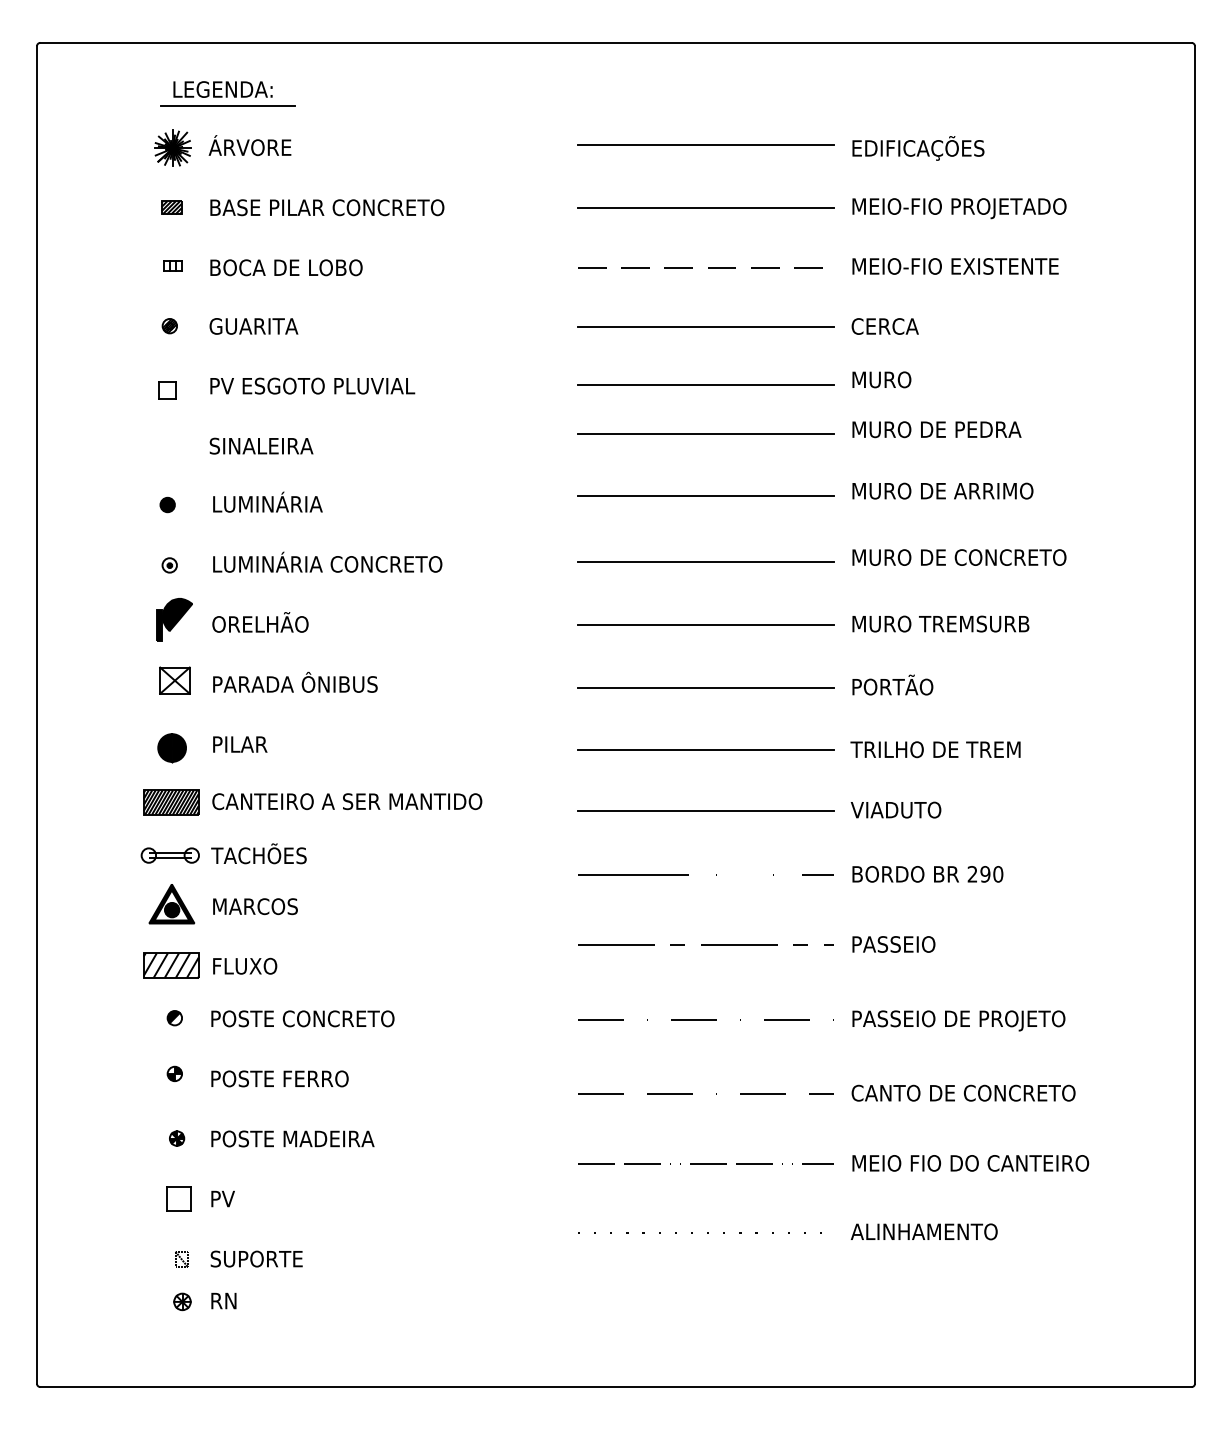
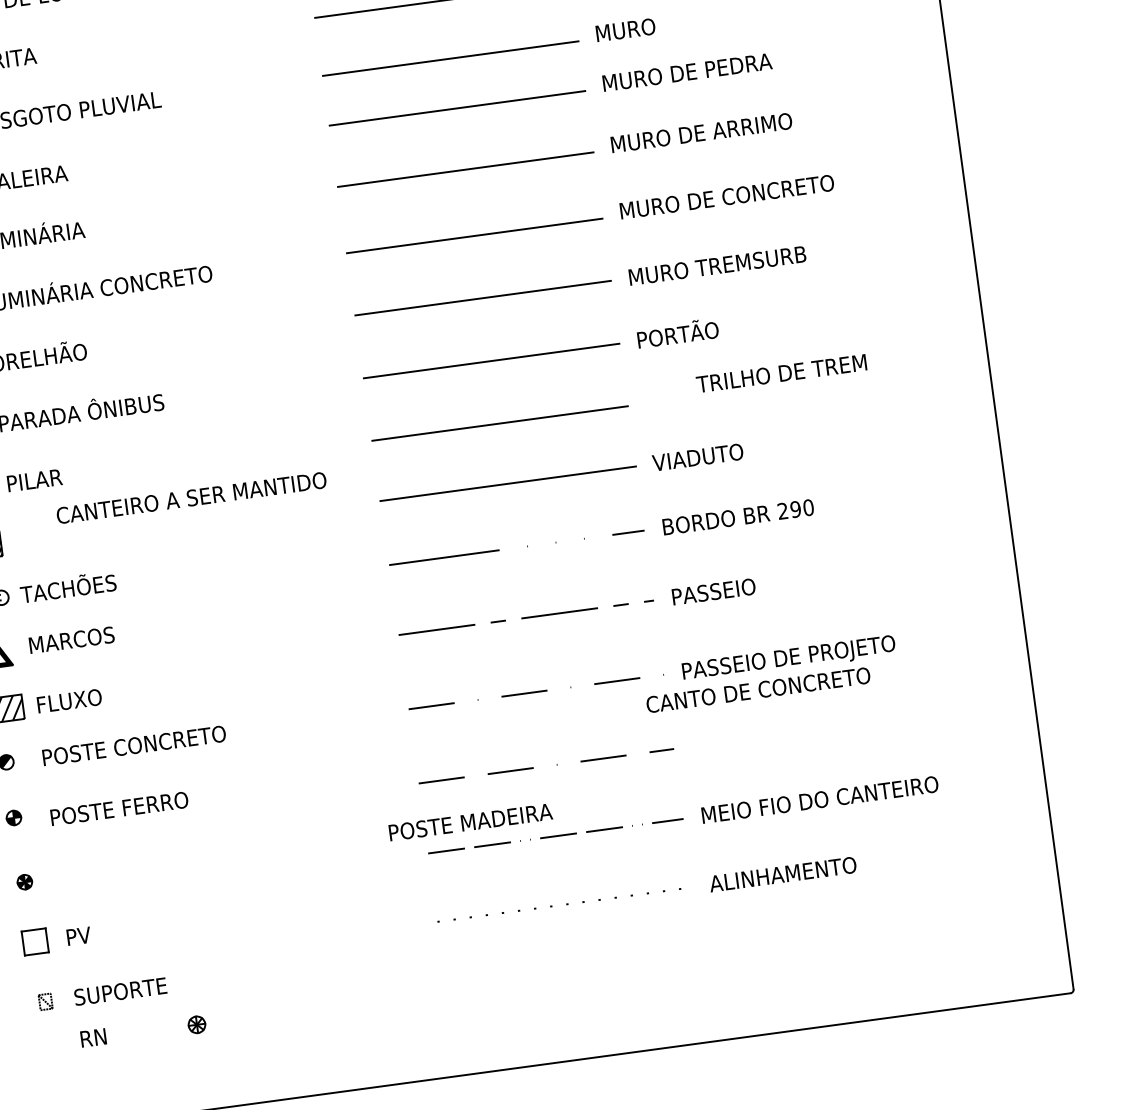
text: (935, 749) -> (781, 373), moved
text: (347, 801) -> (191, 497), moved
text: (963, 1092) -> (758, 689), moved
text: (292, 1138) -> (470, 821), moved
part: (182, 1301) -> (196, 1024), moved

